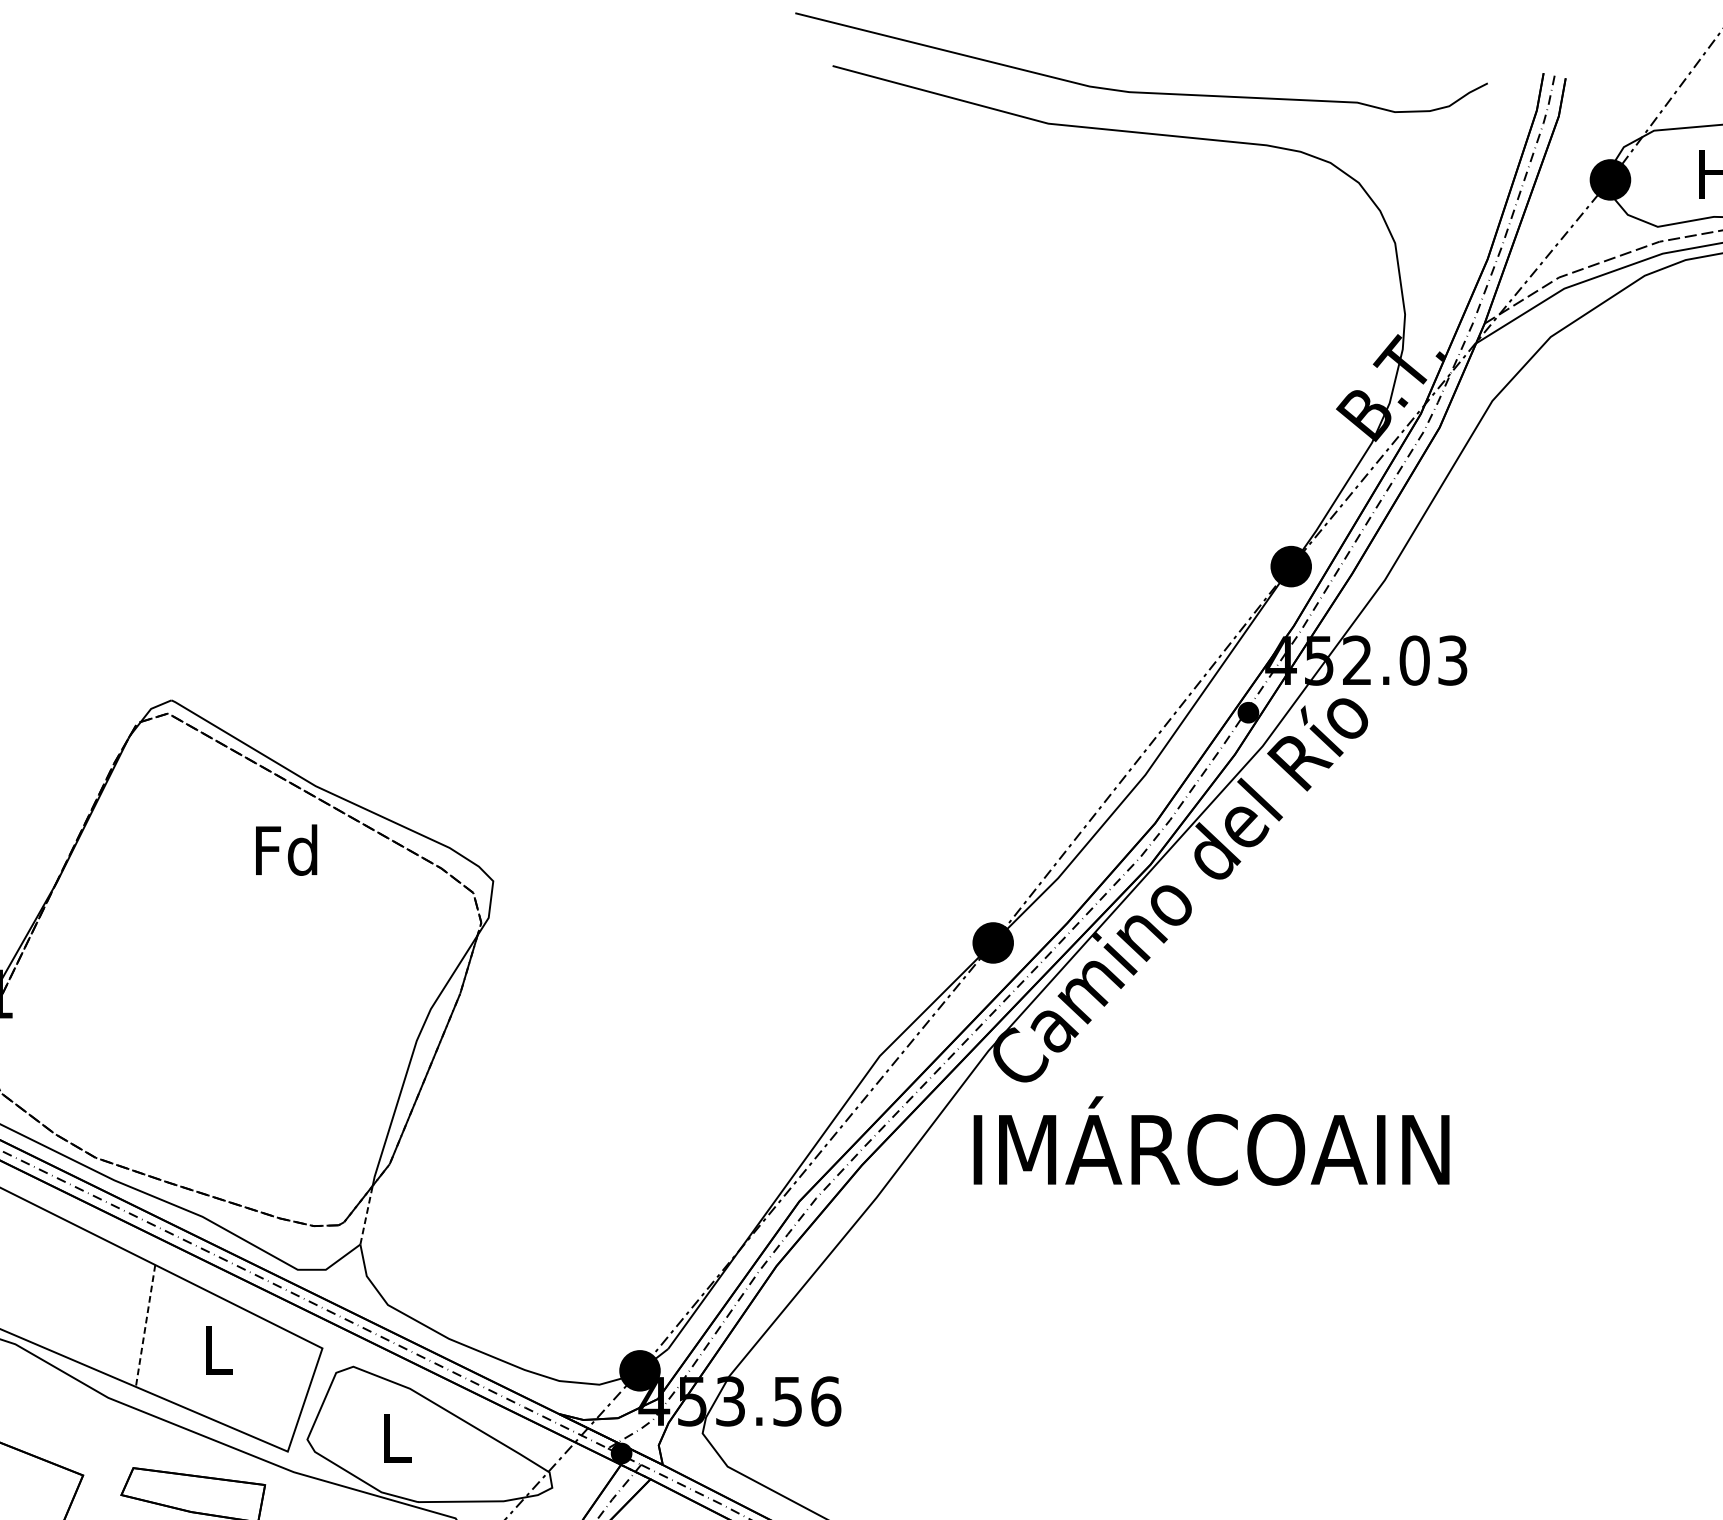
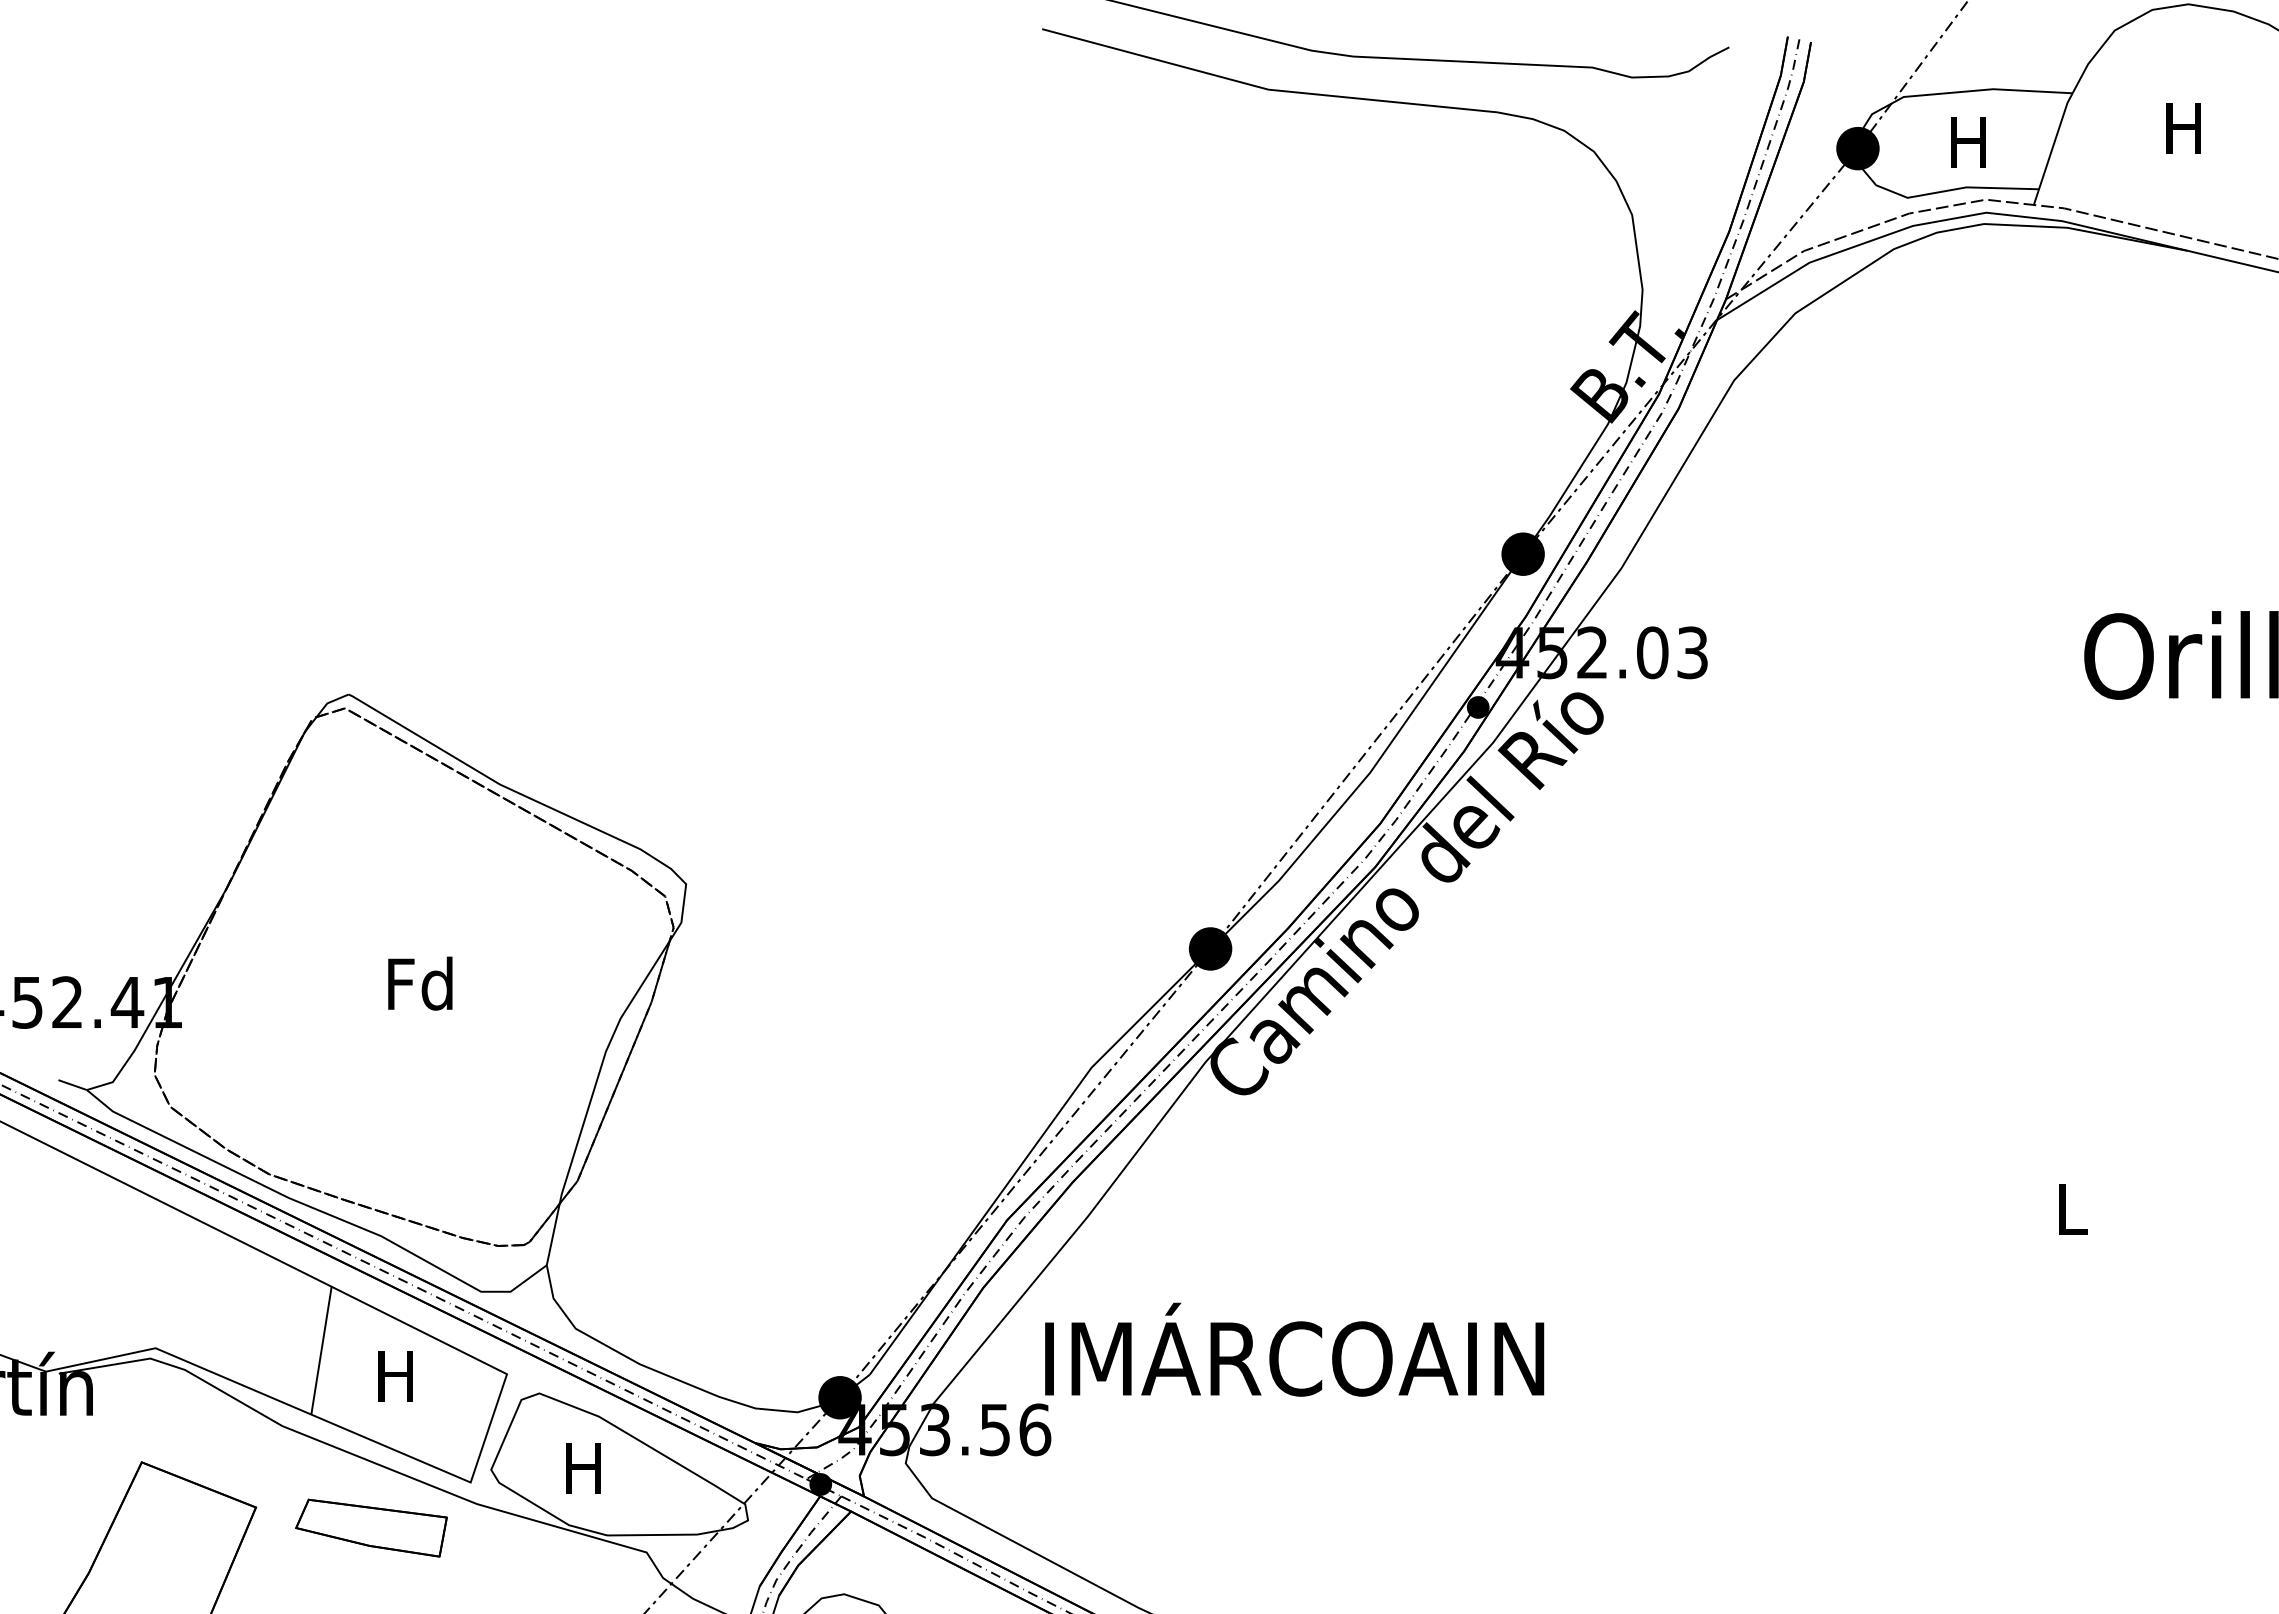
text: (286, 850) -> (420, 983), moved
text: (1211, 1140) -> (1294, 1349), moved
line: (366, 1215) -> (553, 1234), dashed -> solid
line: (145, 1325) -> (321, 1350), dashed -> solid
text: (216, 1350) -> (395, 1376), L -> H
text: (395, 1438) -> (583, 1468), L -> H

